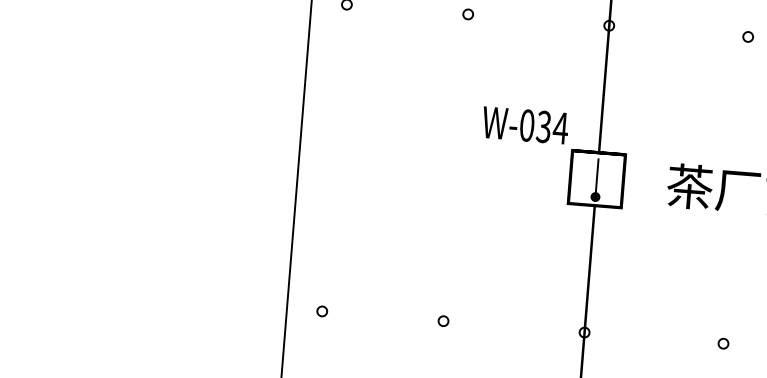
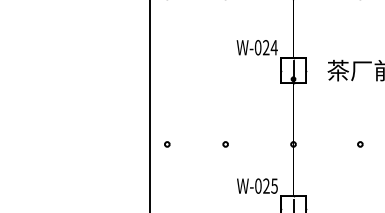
text: (542, 126) -> (265, 47), W-034 -> W-024

